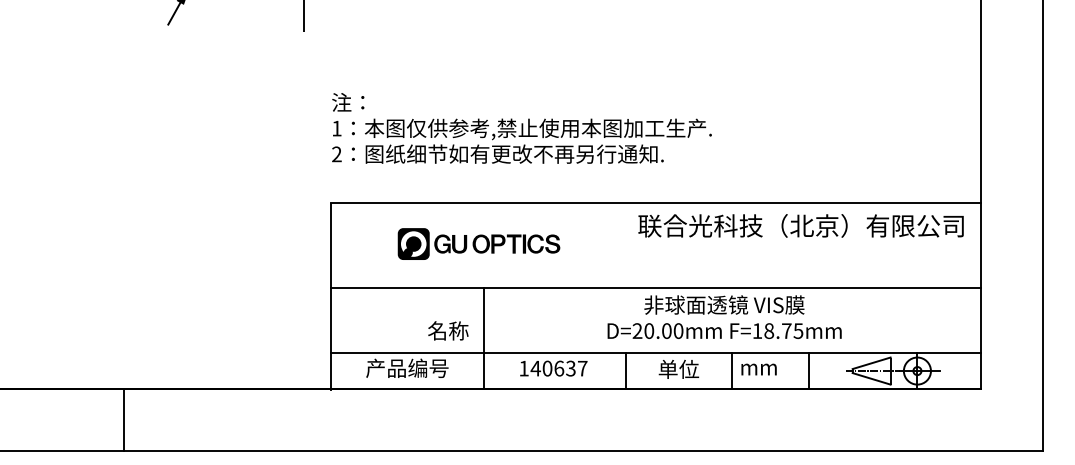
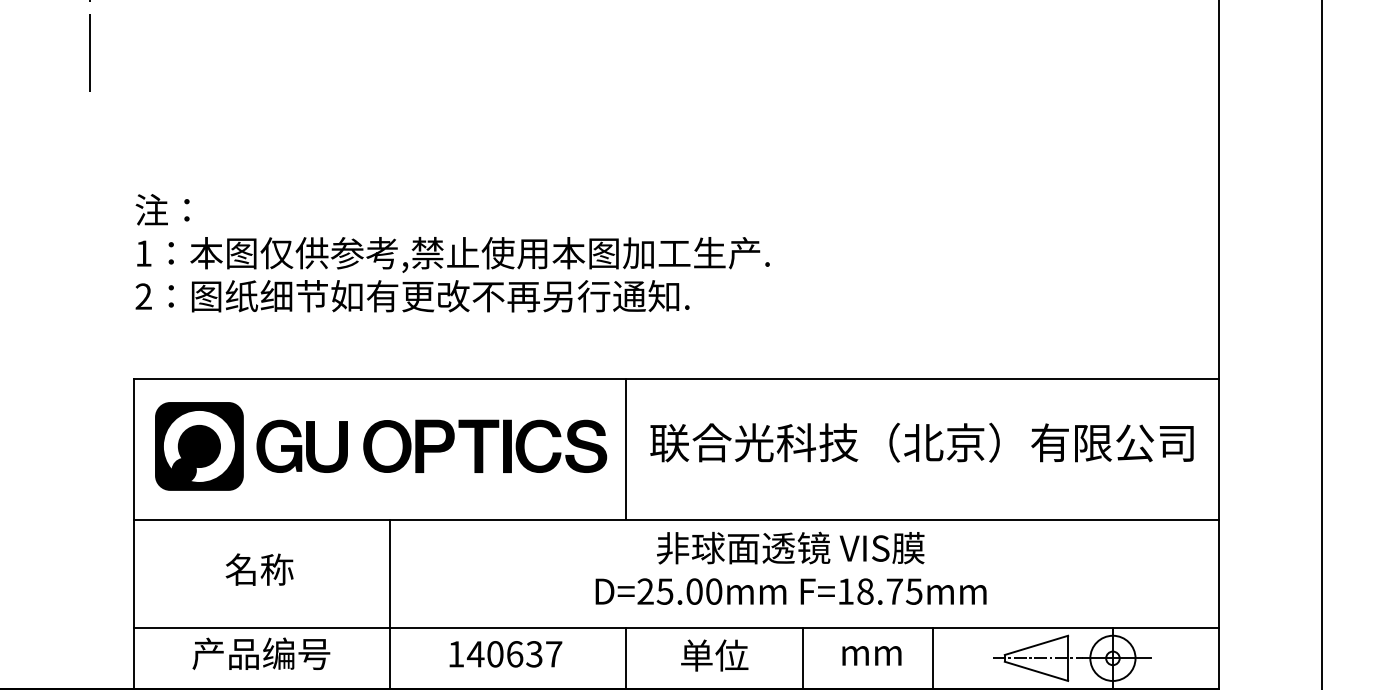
text: (800, 225) -> (921, 442), moved
part: (478, 243) -> (380, 445), size x1.67
line: (625, 245) -> (625, 448), added
text: (448, 330) -> (259, 568), moved
text: (649, 330) -> (665, 590), D=20.00mm -> D=25.00mm
text: (758, 369) -> (870, 655), moved

